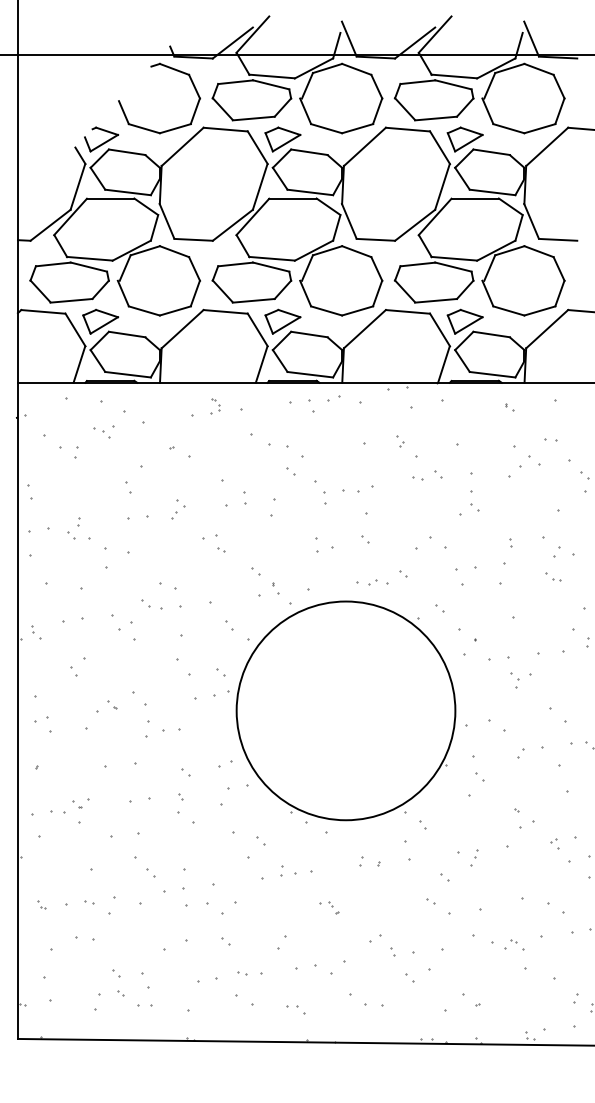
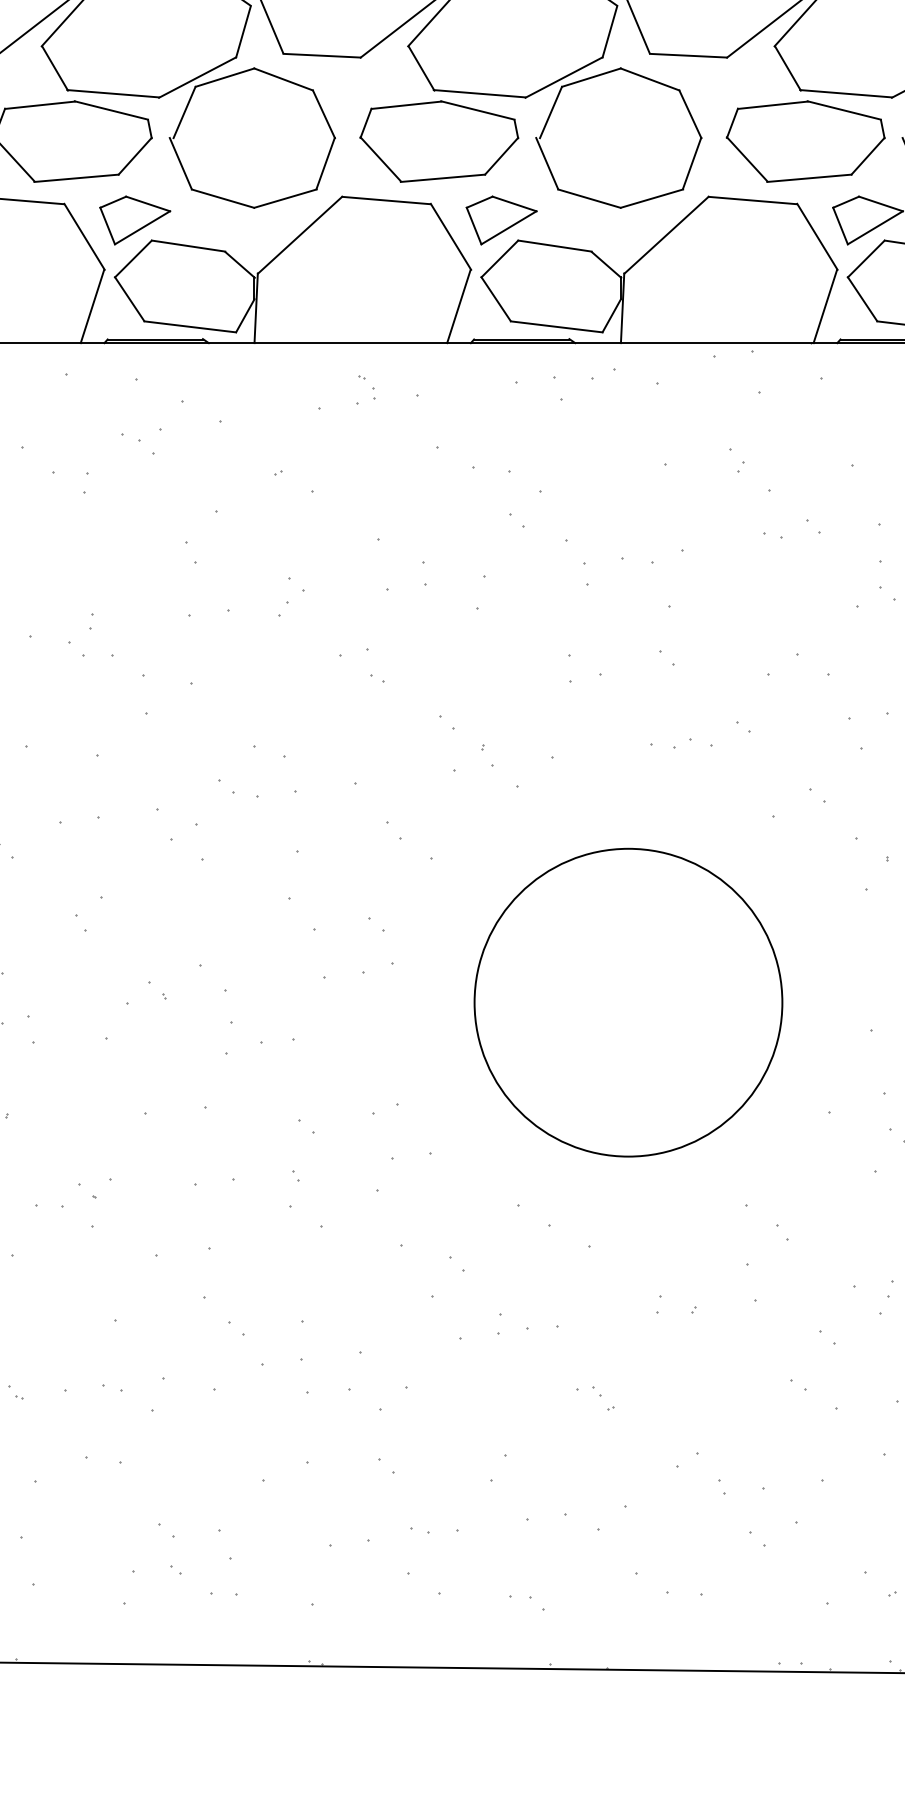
circle: (345, 710) -> (627, 1001), size x0.7

